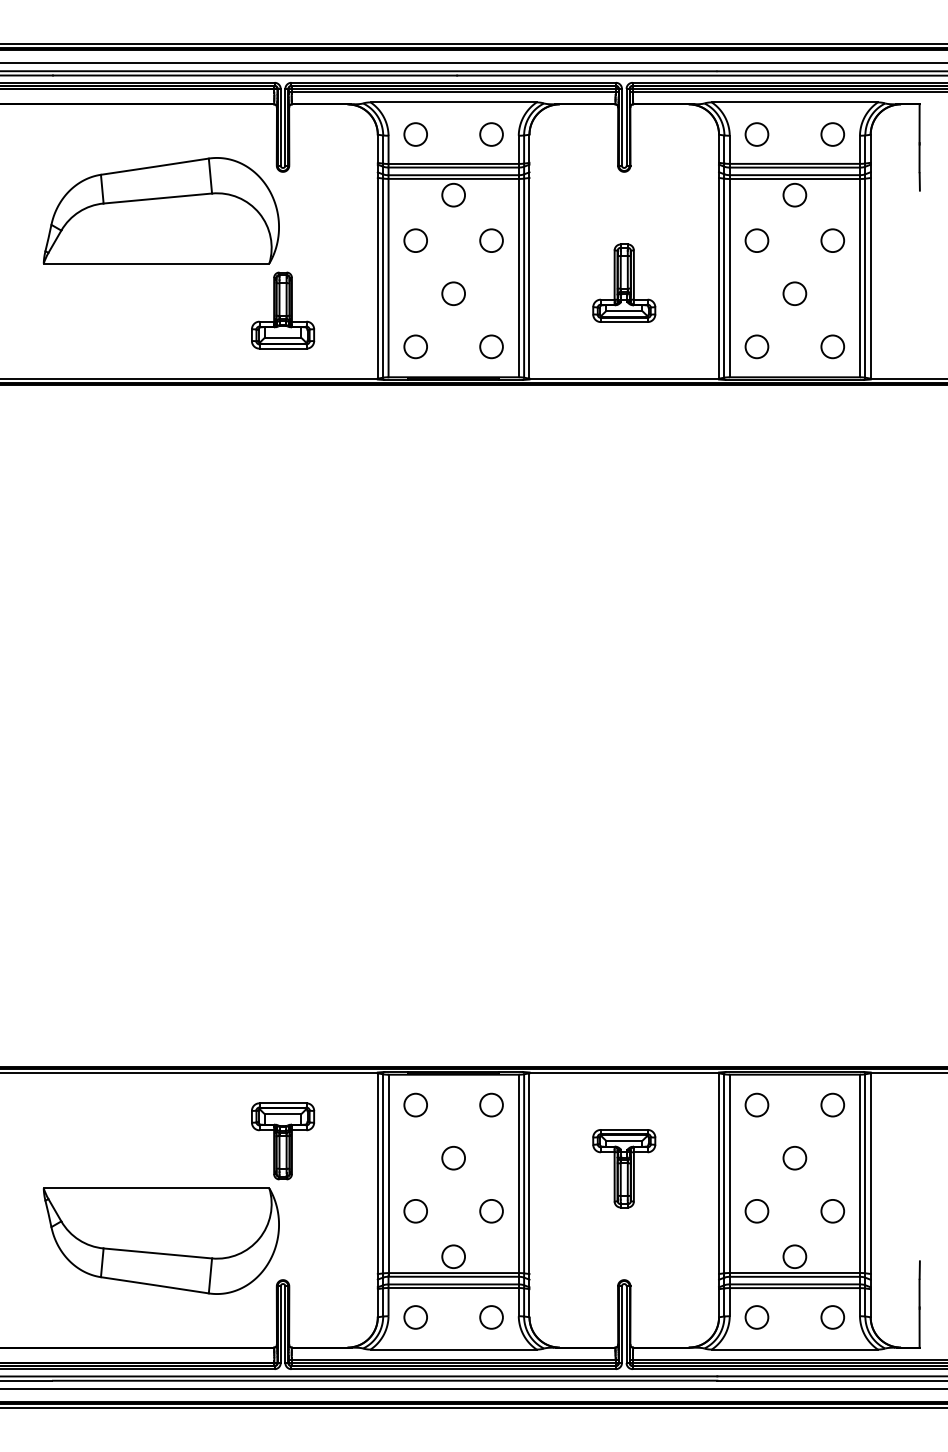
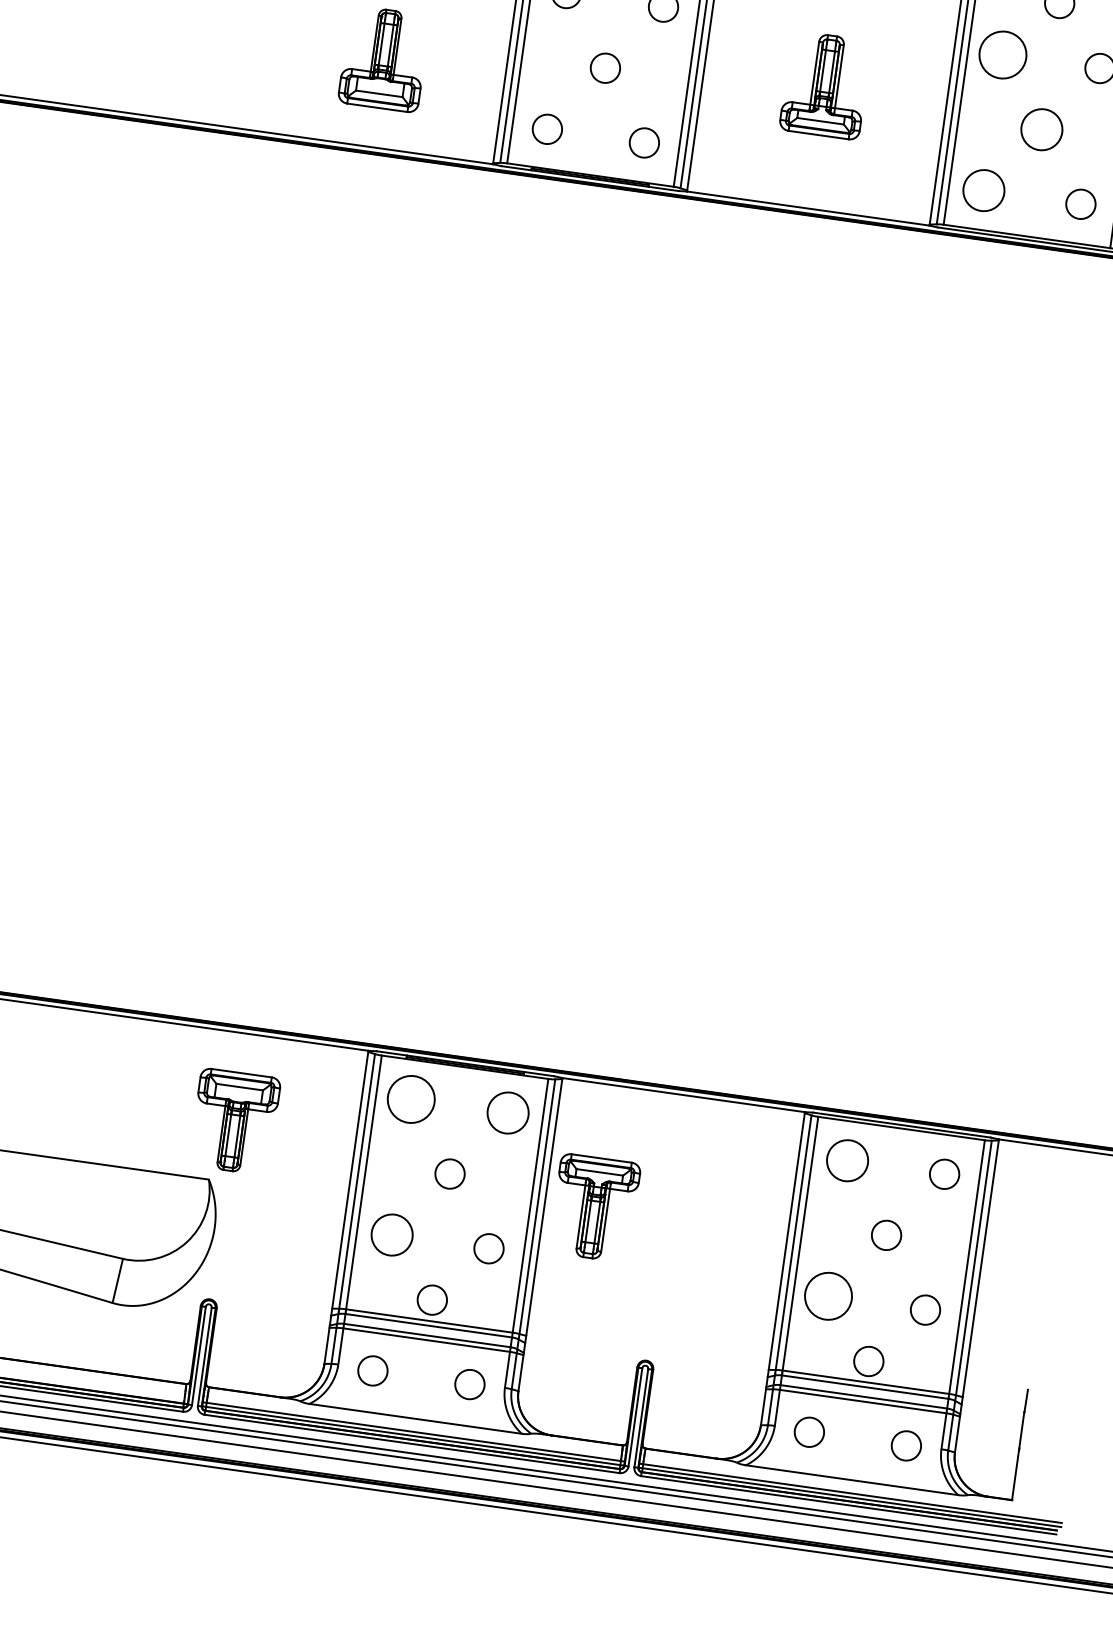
circle: (756, 240) -> (1002, 54), size x1.6
circle: (794, 293) -> (1041, 129), size x1.4
circle: (756, 346) -> (983, 190), size x1.4
circle: (415, 1104) -> (410, 1098), size x1.6
circle: (491, 1104) -> (508, 1112), size x1.4
circle: (756, 1104) -> (847, 1159), size x1.4
part: (624, 1168) -> (595, 1207), moved
circle: (415, 1211) -> (391, 1235), size x1.4
circle: (756, 1211) -> (827, 1296), size x1.6

